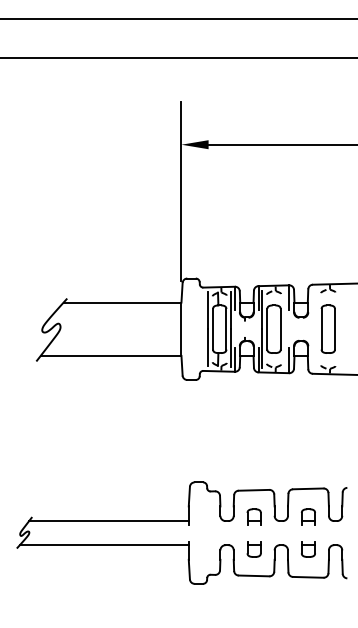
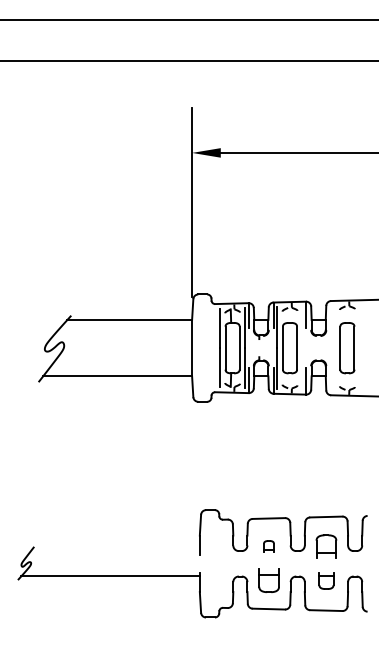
part: (253, 516) -> (268, 546), size x0.7
part: (308, 516) -> (326, 546), size x1.4
line: (108, 521) -> (114, 551), removed
part: (253, 549) -> (268, 581), size x1.4

